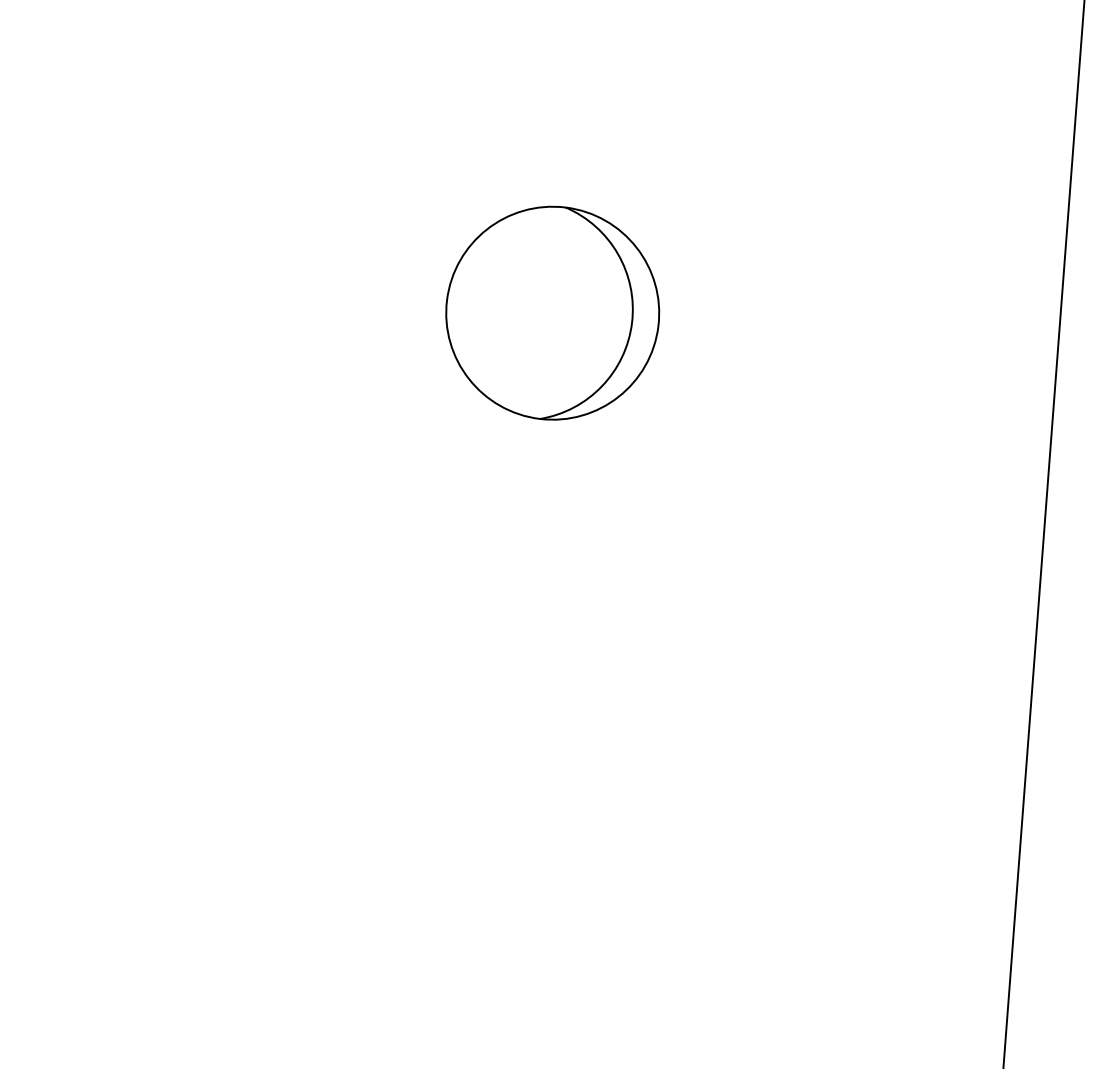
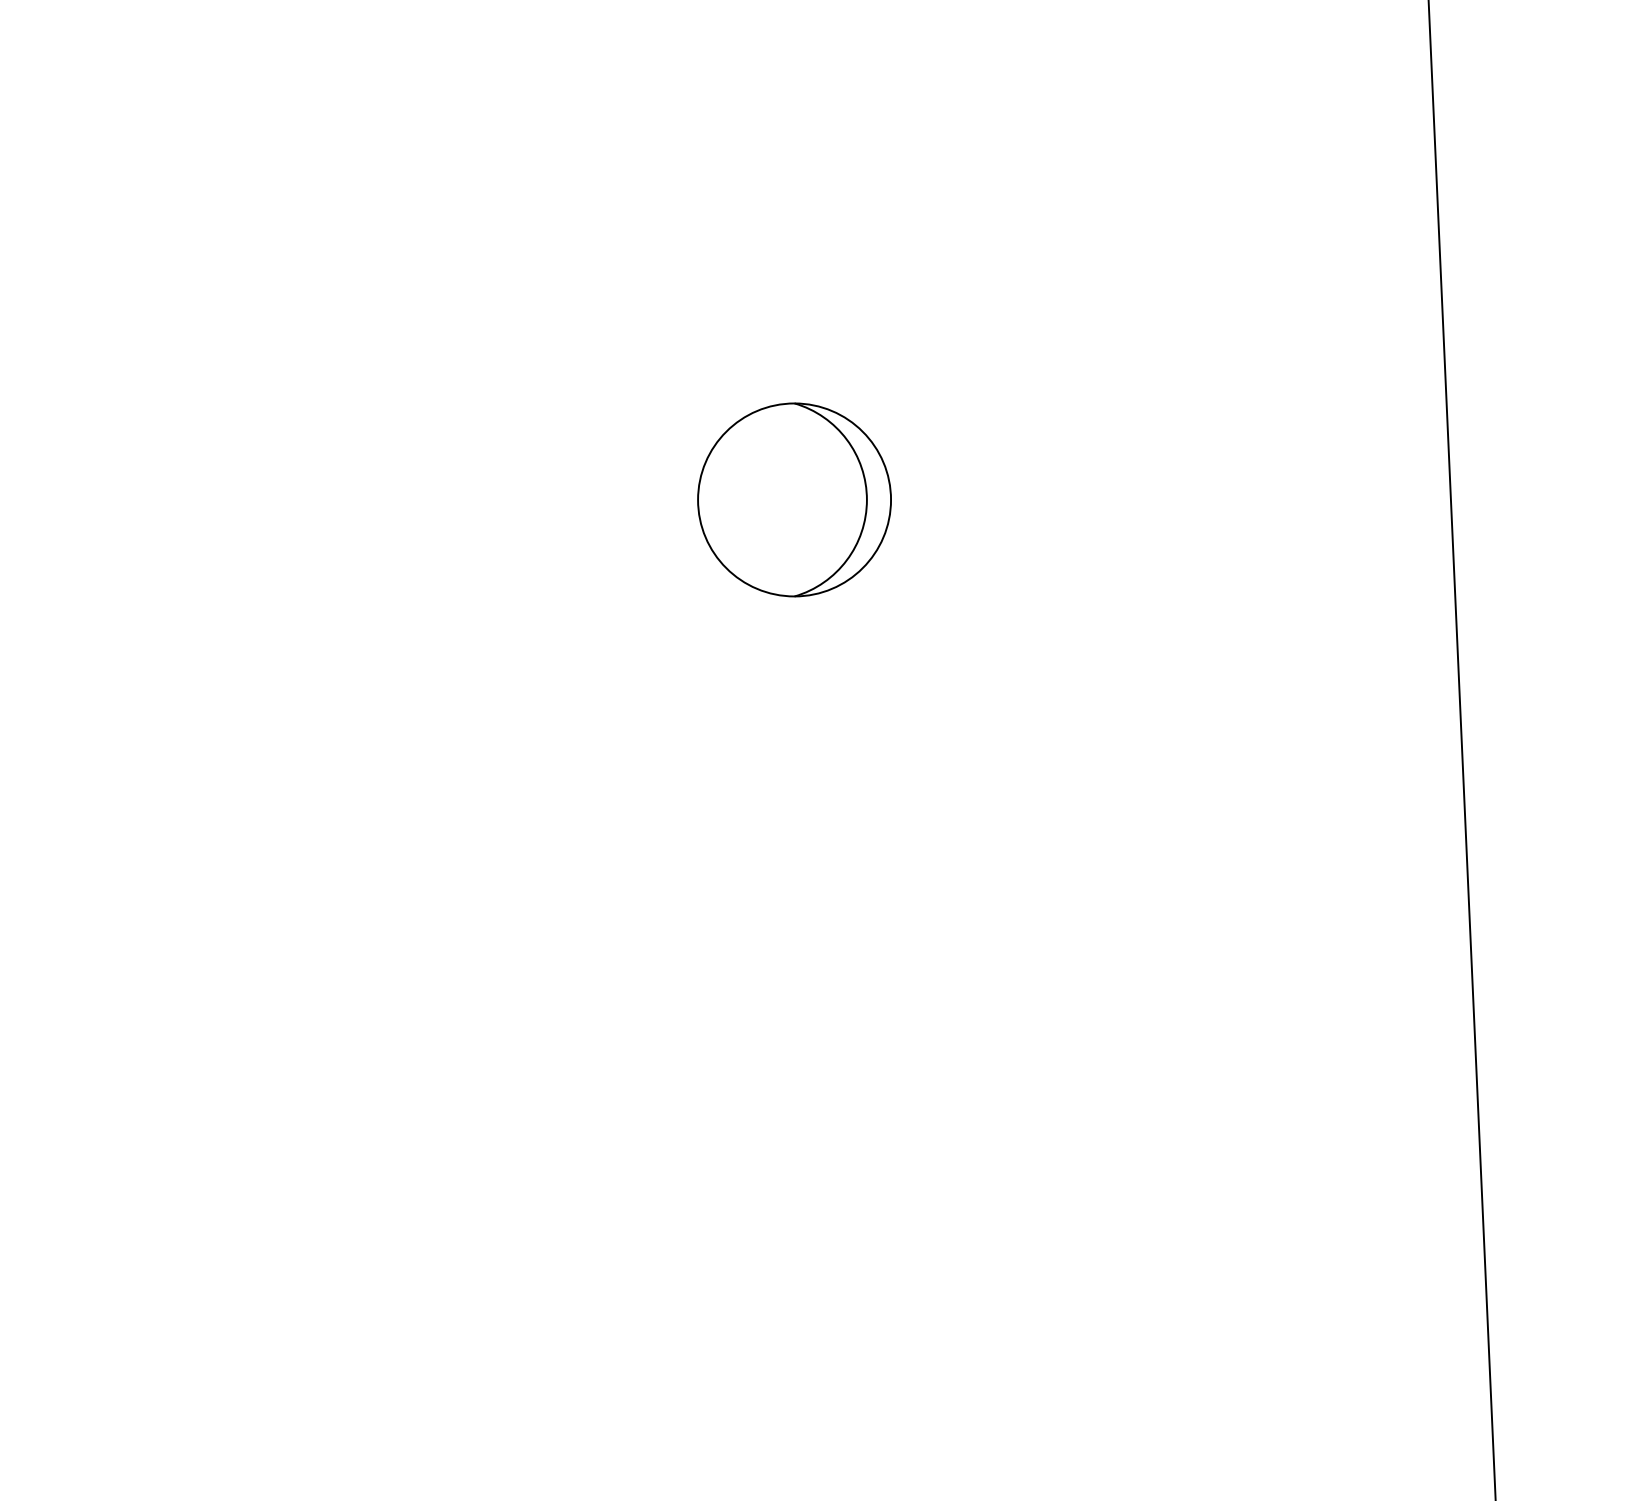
part: (552, 312) -> (794, 499), size x0.7

